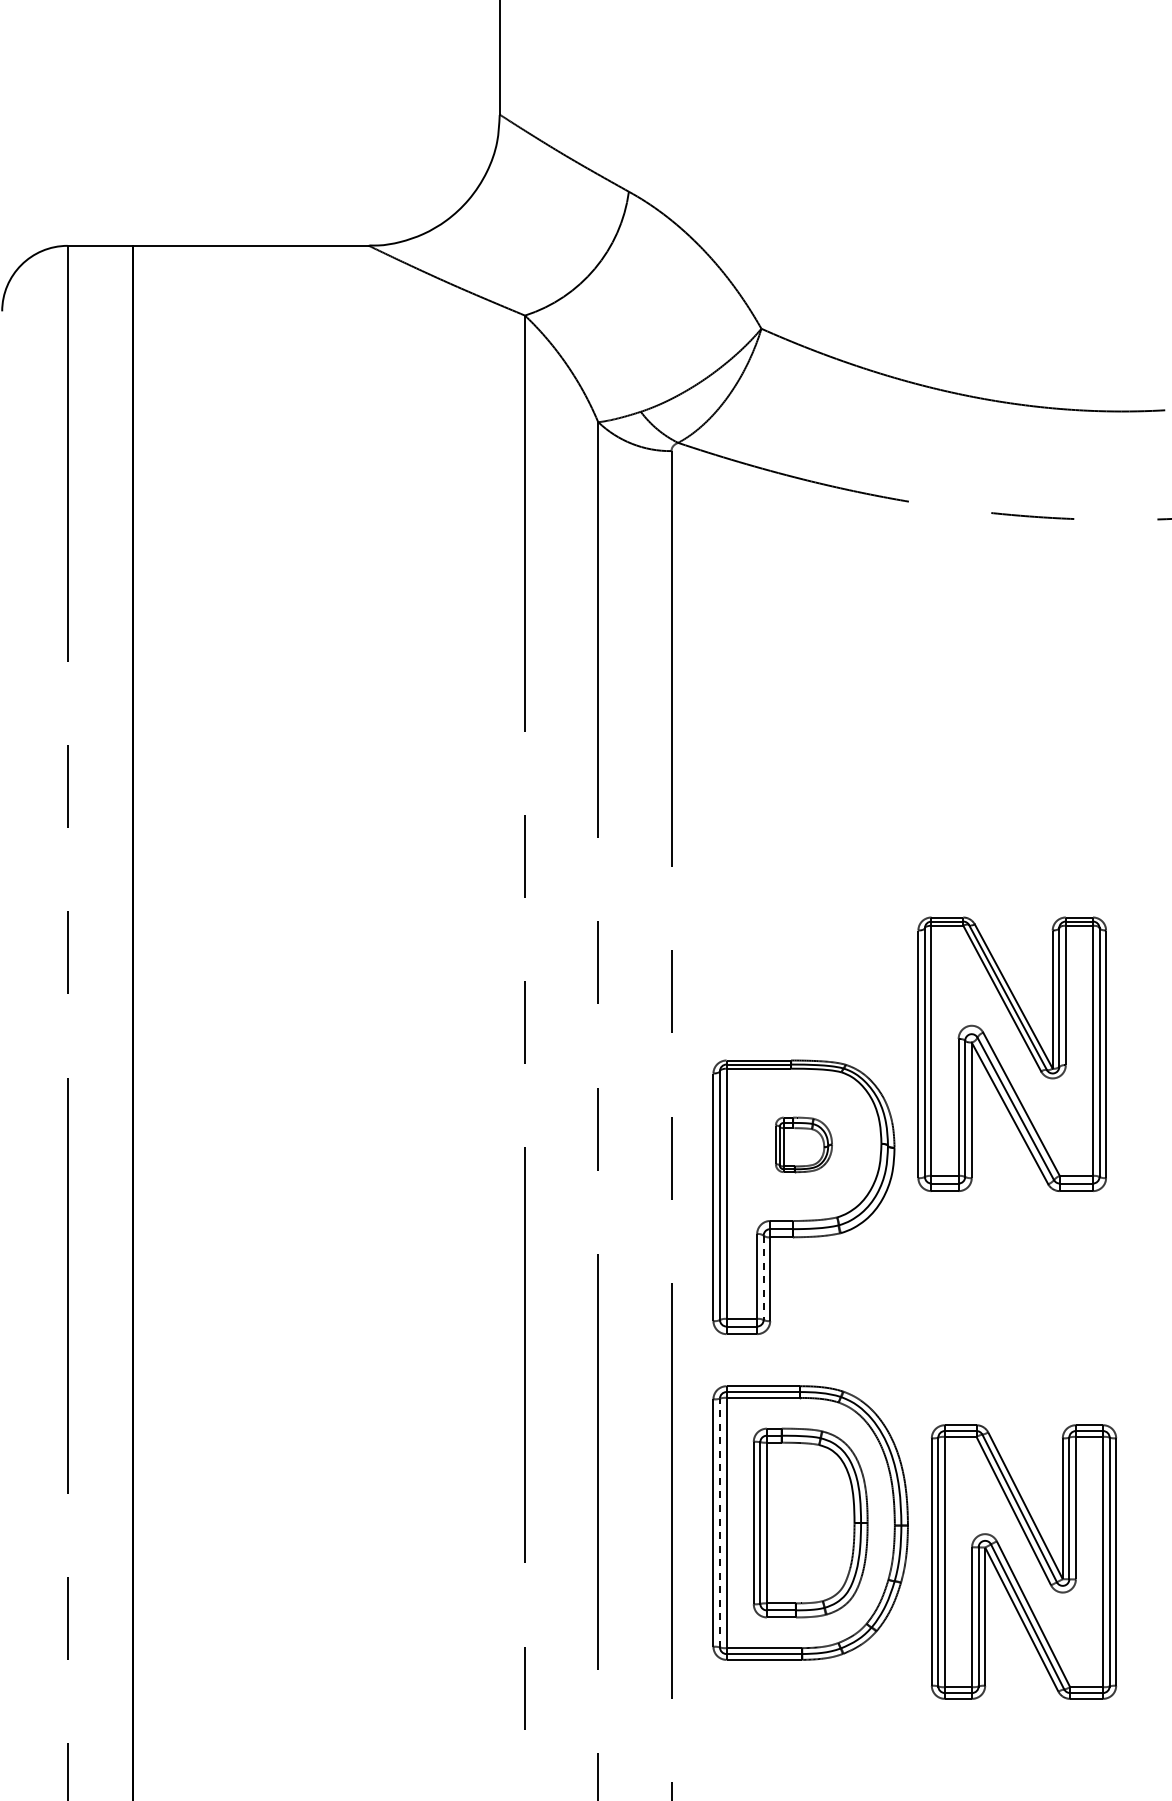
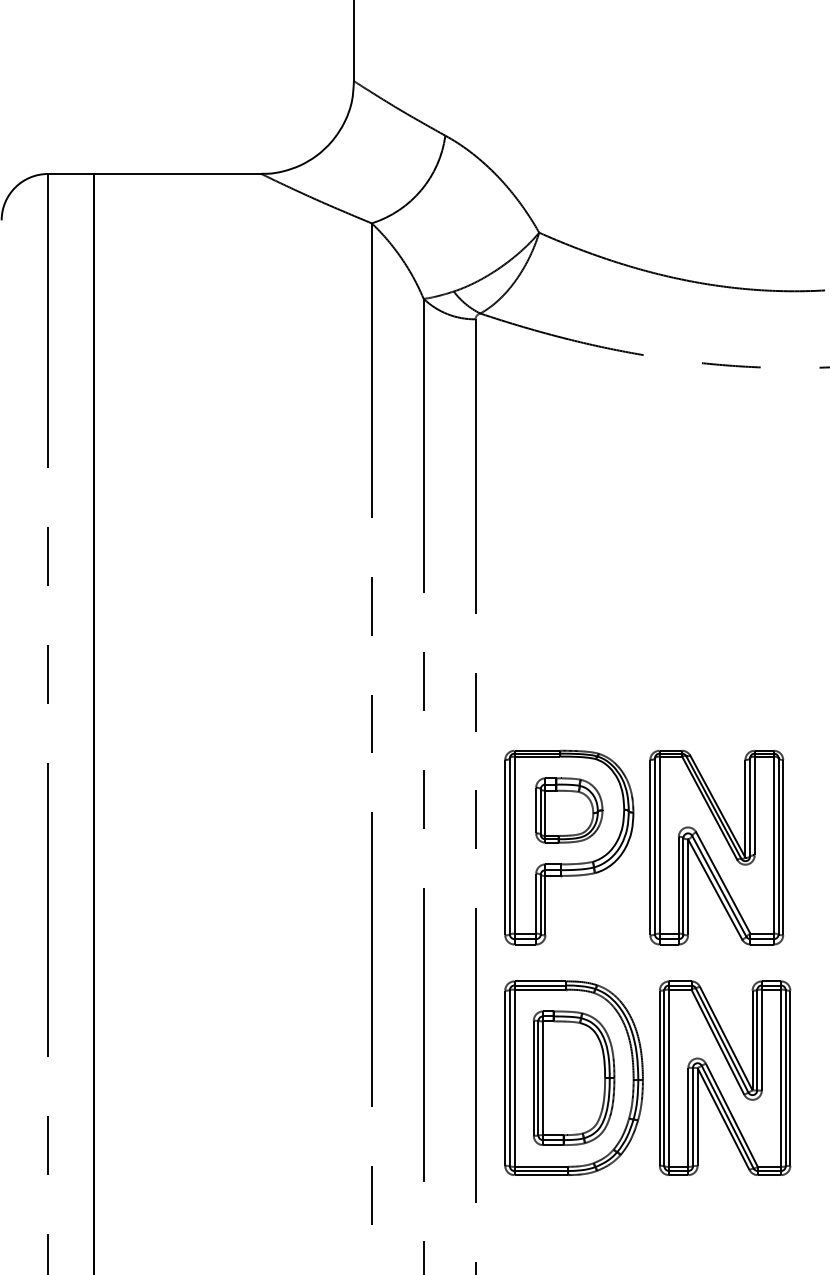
part: (1011, 1053) -> (716, 847), moved
part: (803, 1144) -> (568, 810), size x1.67
line: (763, 1278) -> (540, 905), dashed -> solid
line: (719, 1522) -> (509, 1077), dashed -> solid
part: (1024, 1561) -> (725, 1077), moved

